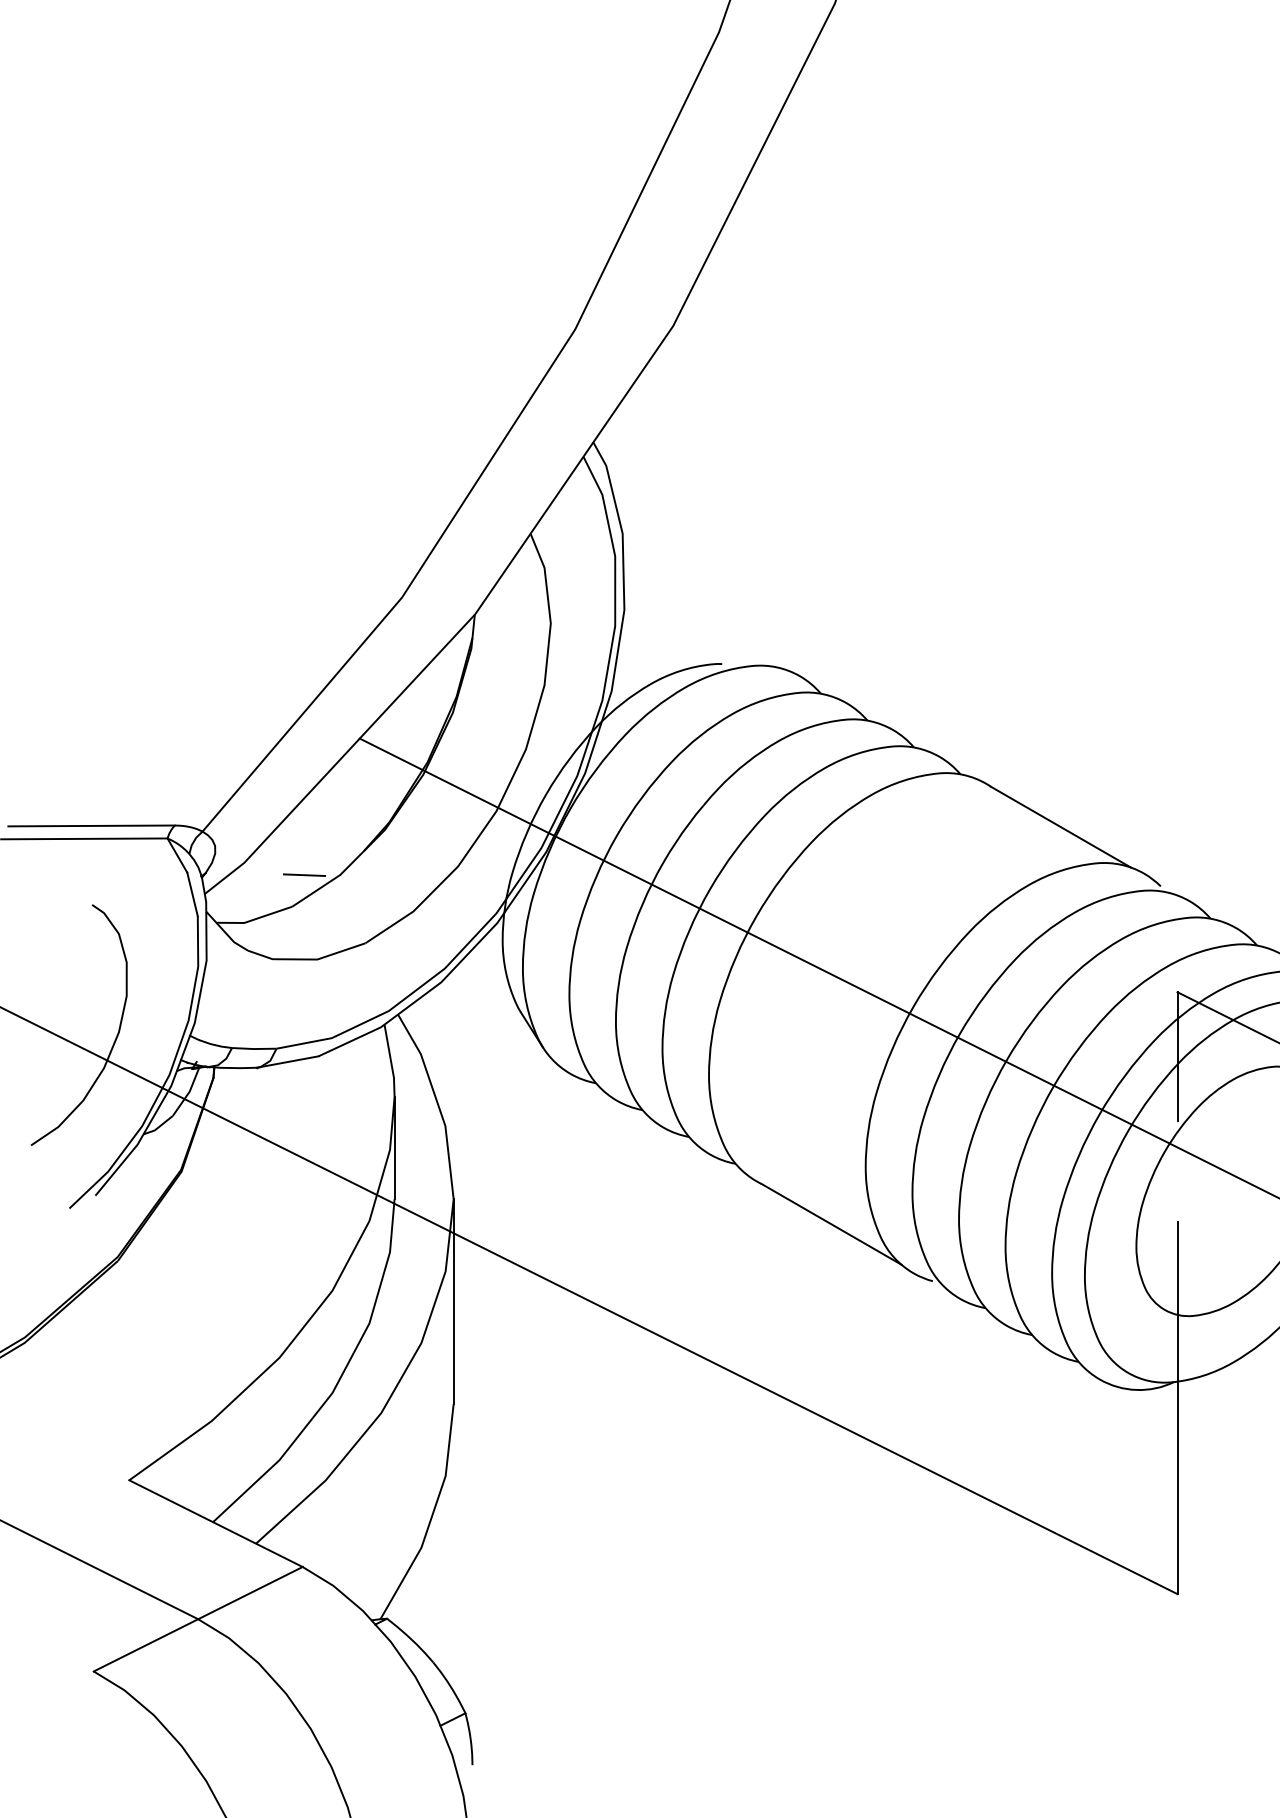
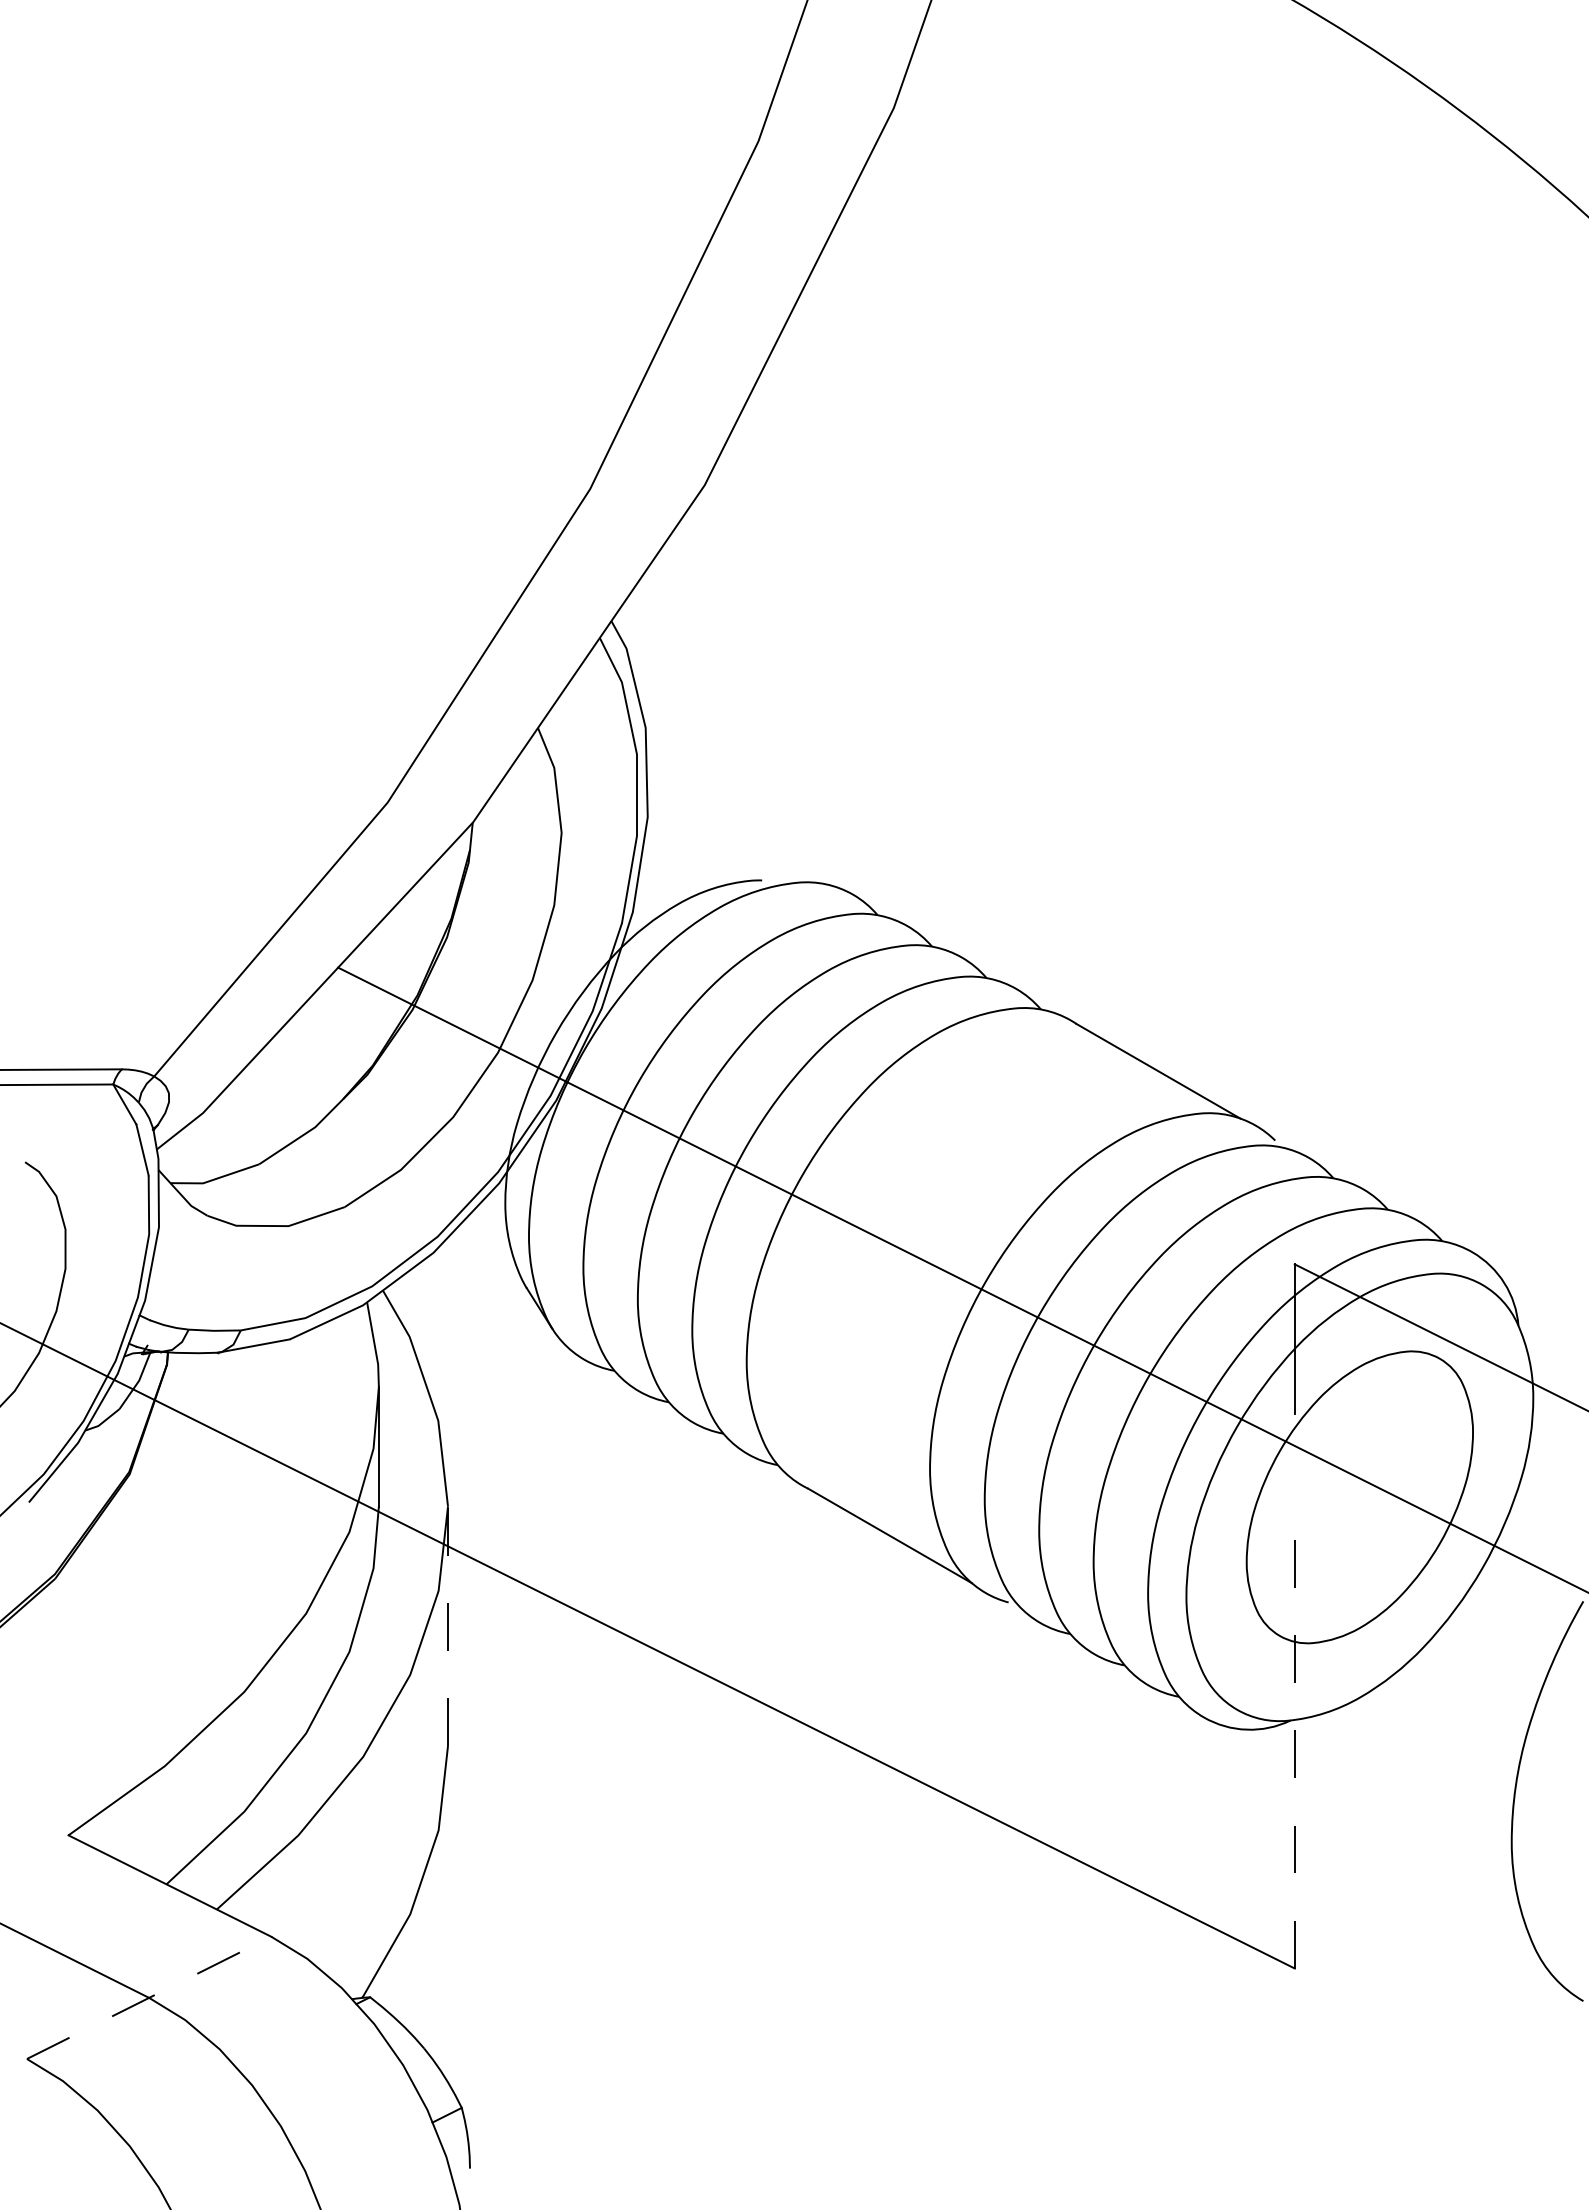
line: (304, 875) -> (273, 1127), removed
line: (454, 1301) -> (448, 1626), solid -> dashed
line: (1177, 1407) -> (1294, 1750), solid -> dashed
line: (198, 1618) -> (149, 1997), solid -> dashed

